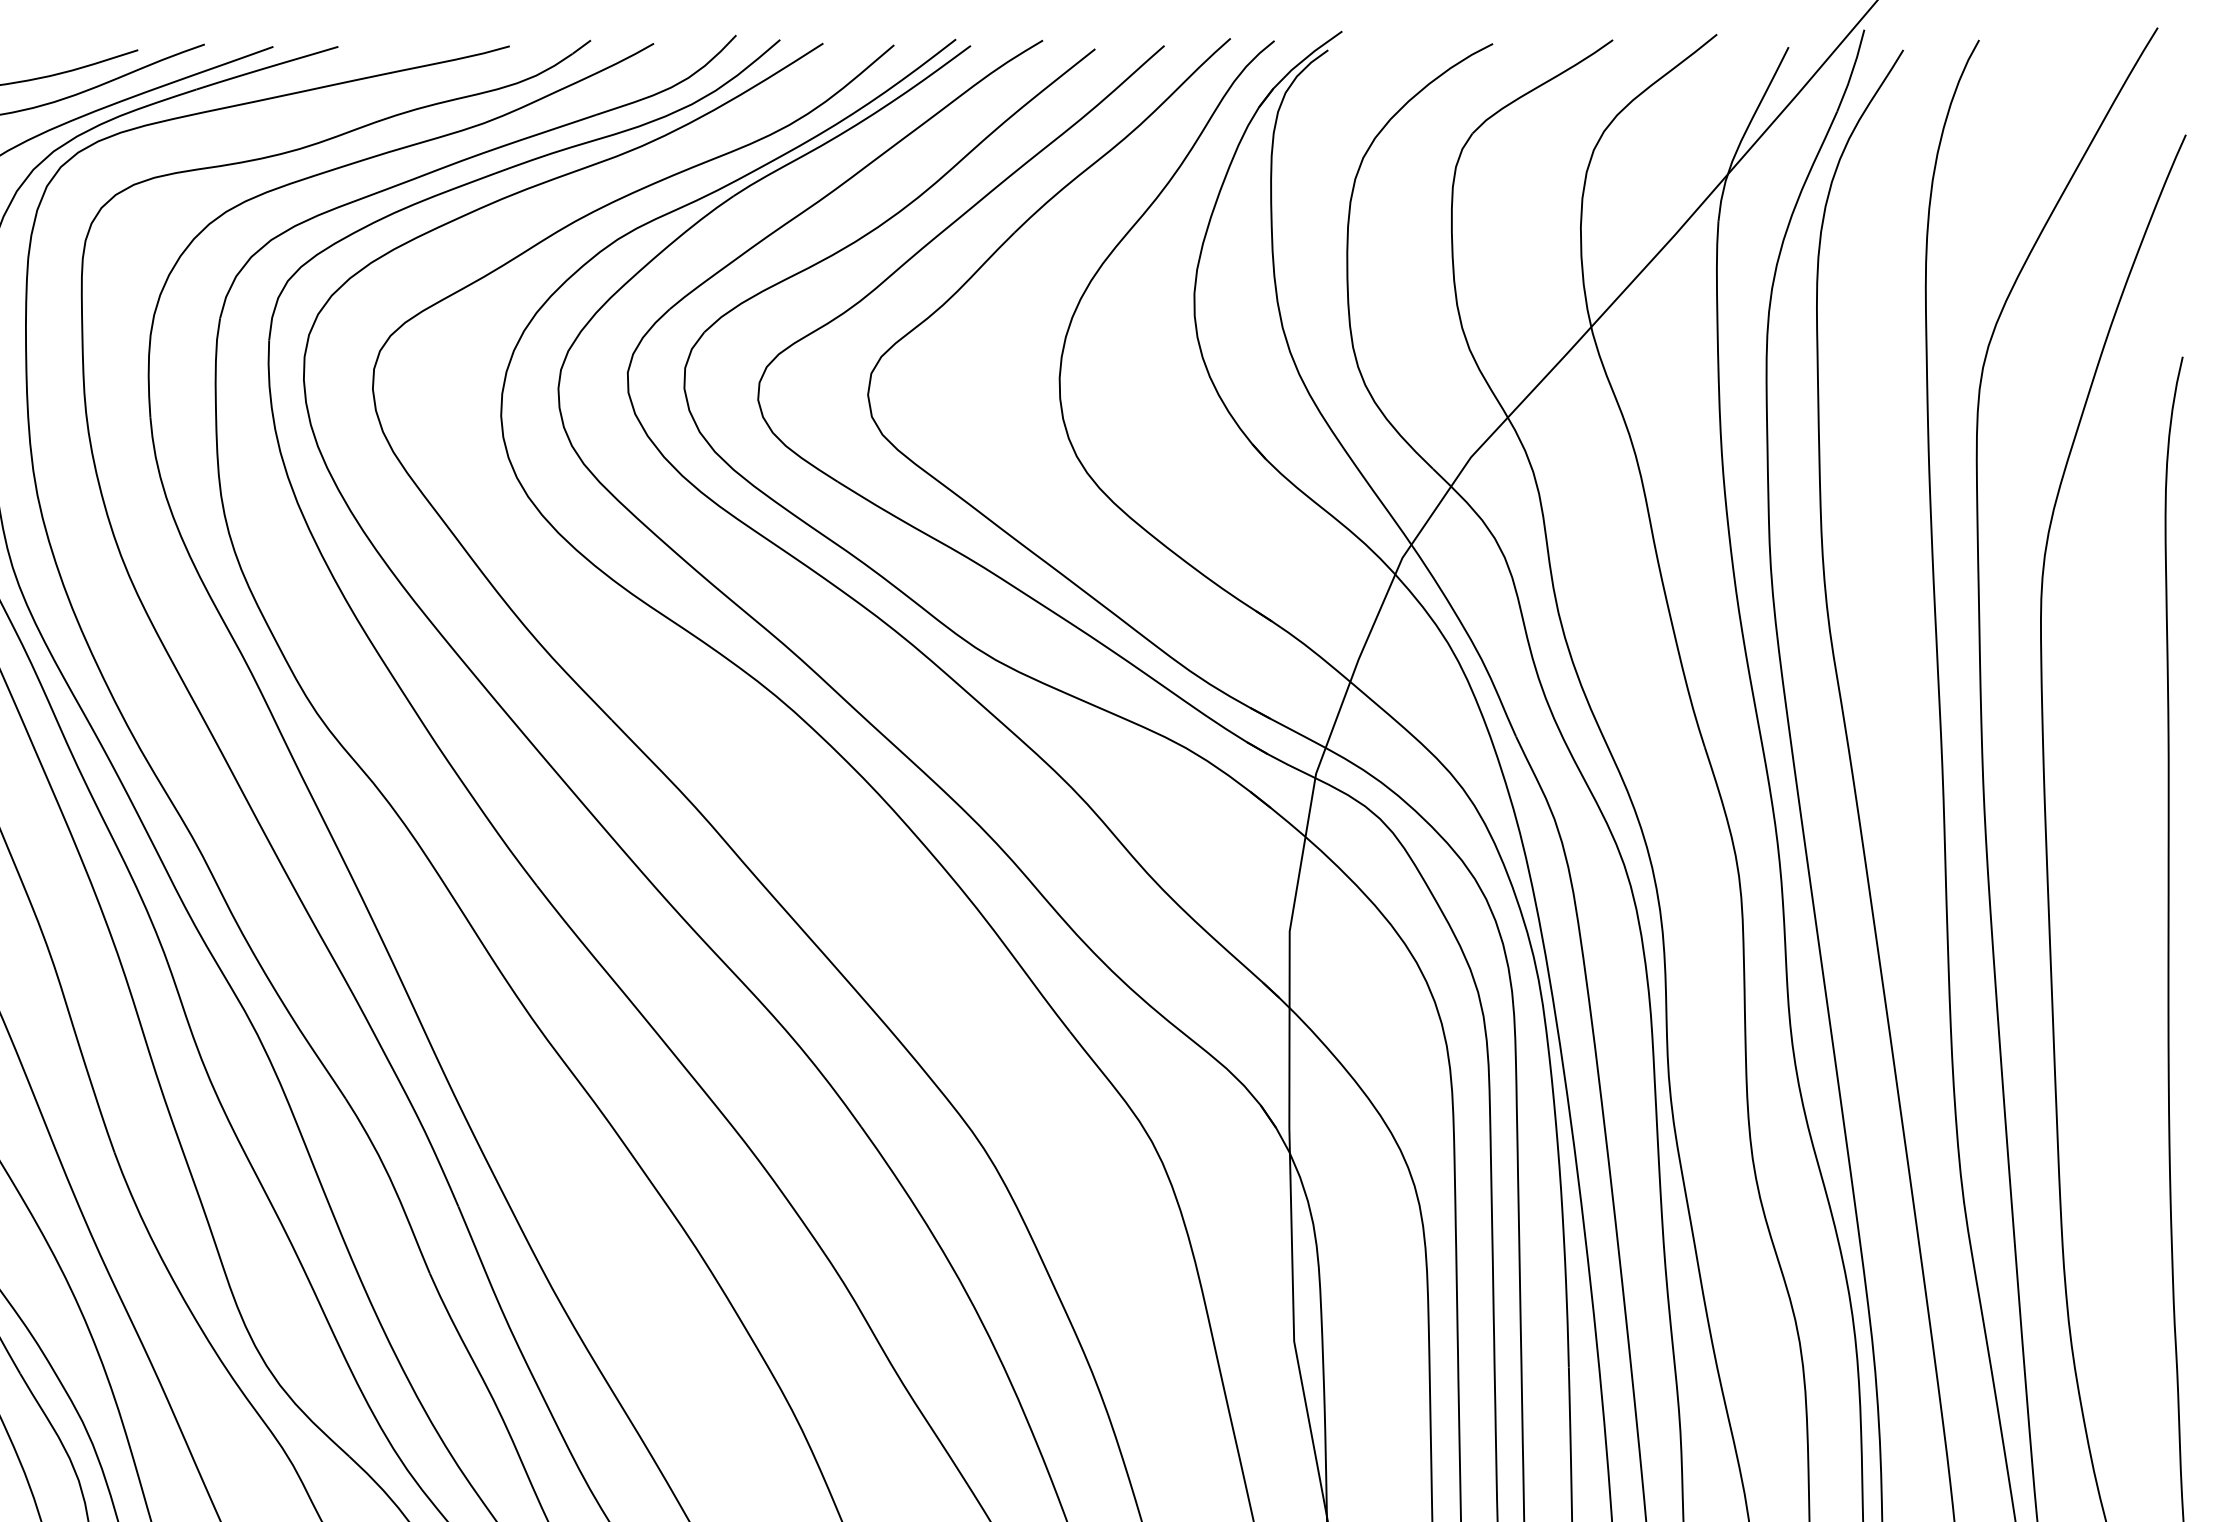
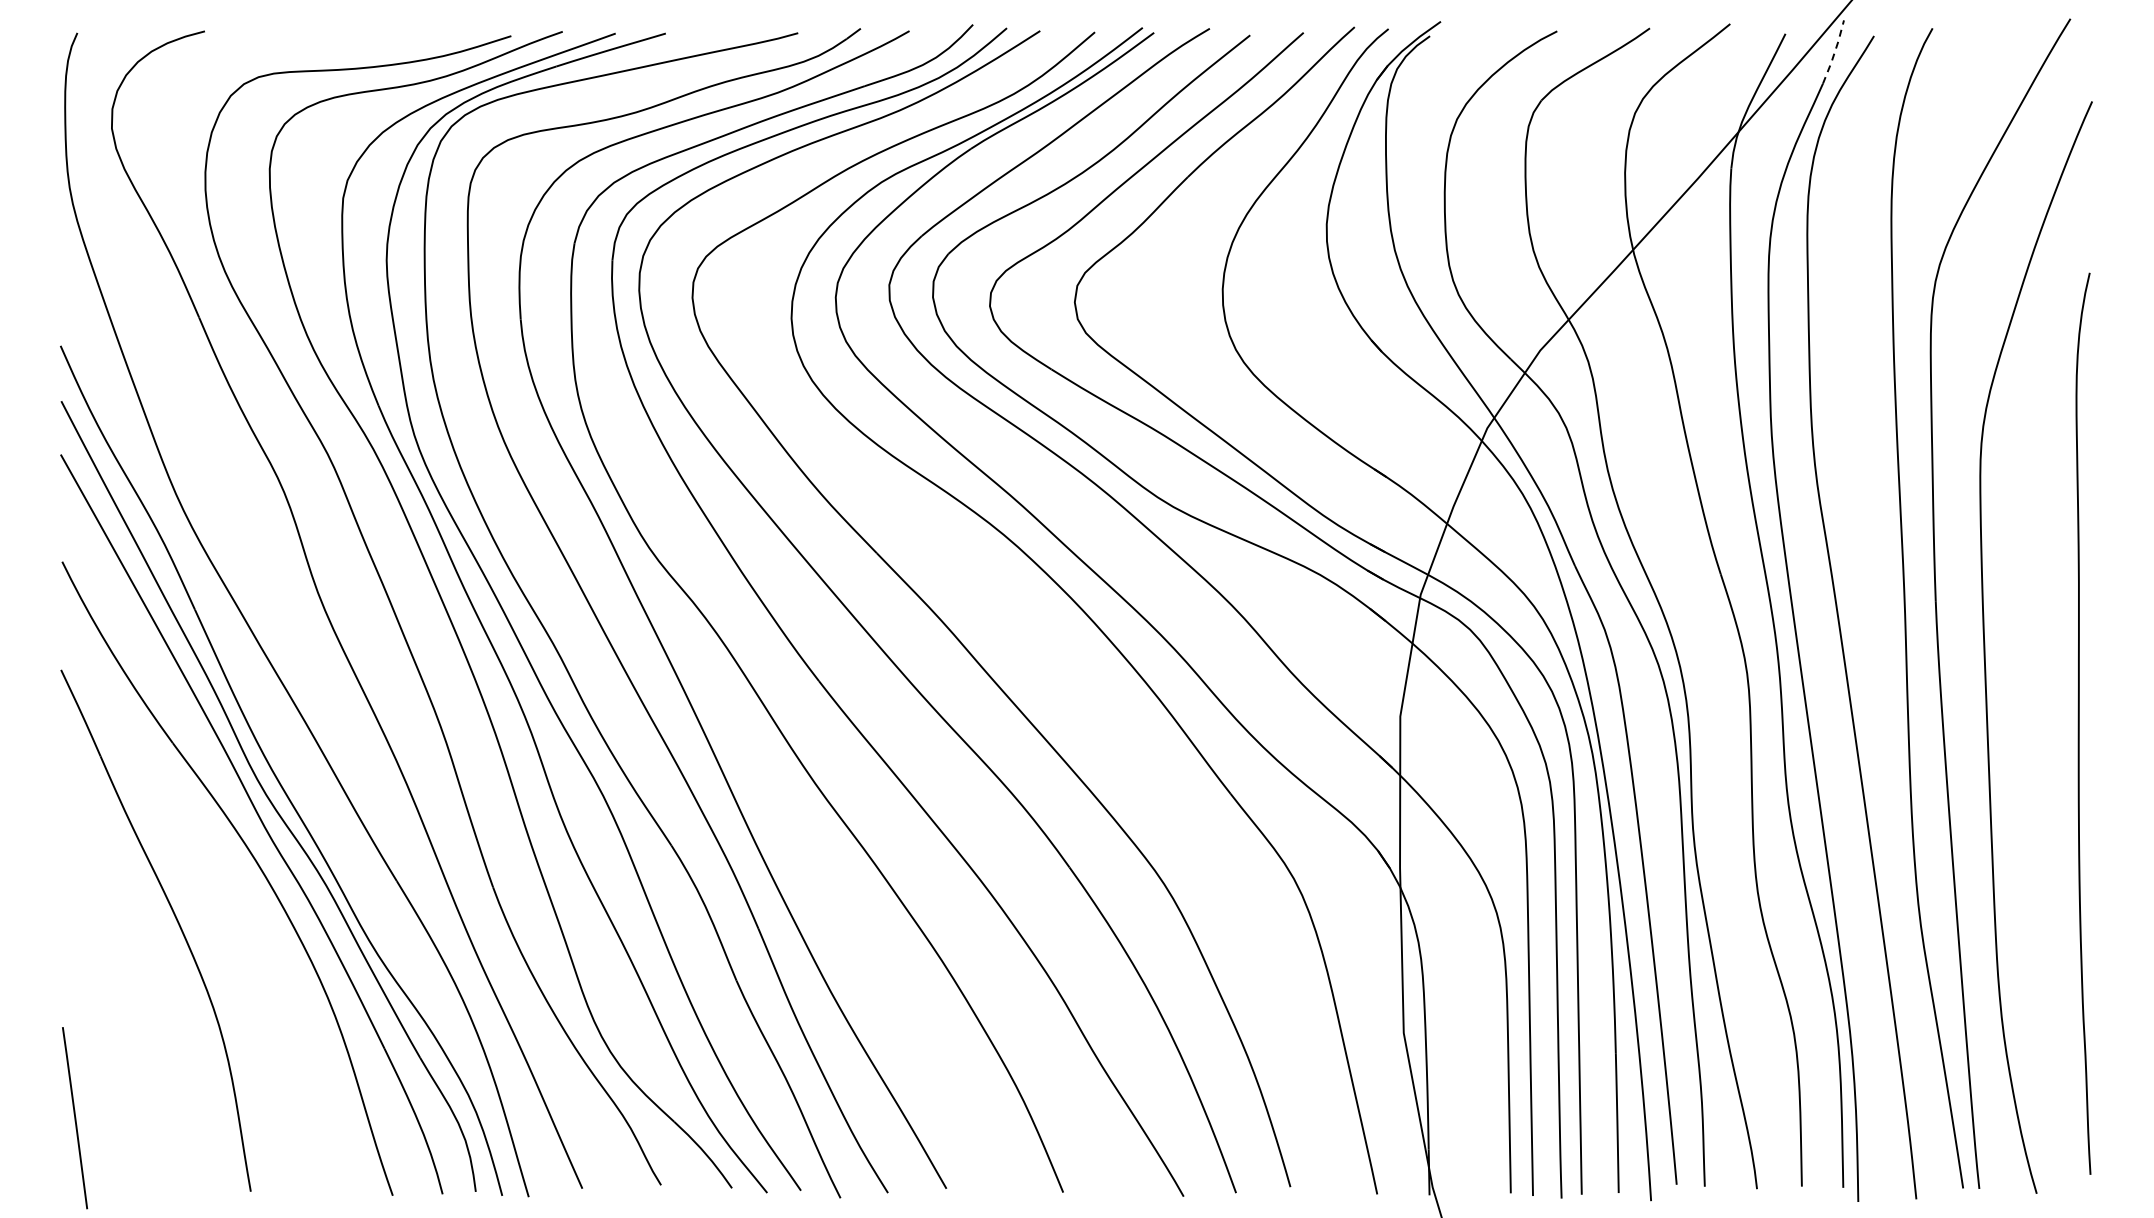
line: (1852, 70) -> (1834, 51), solid -> dashed

